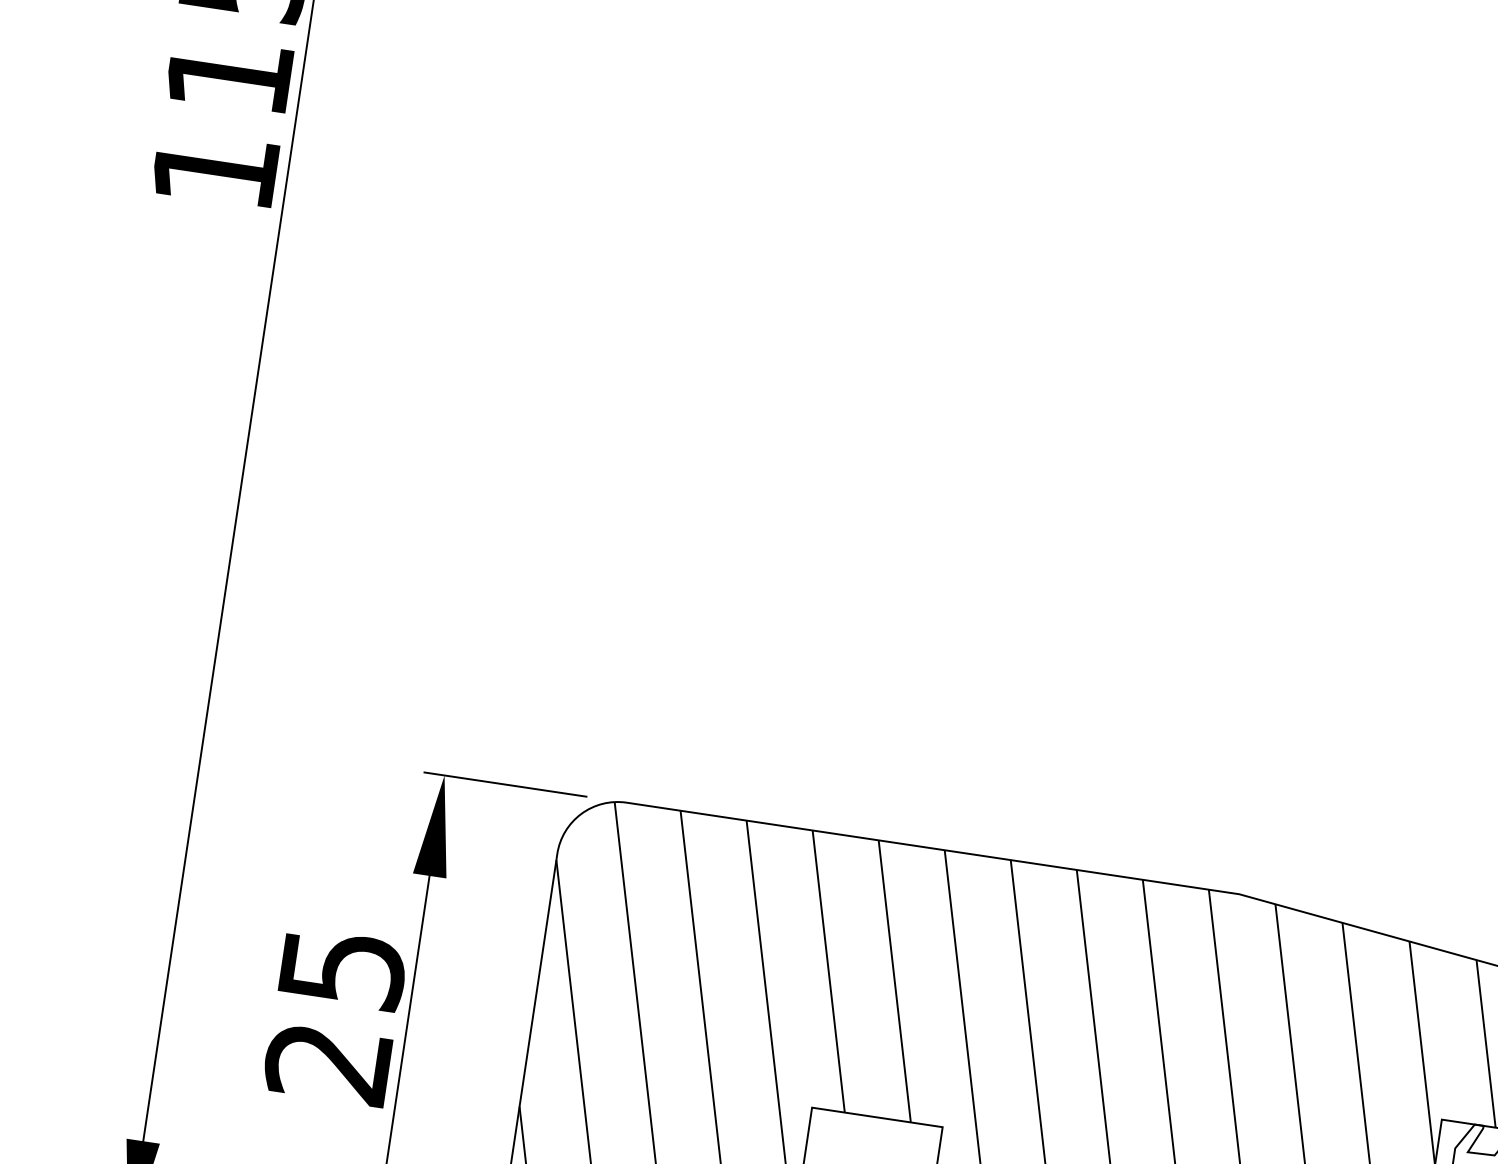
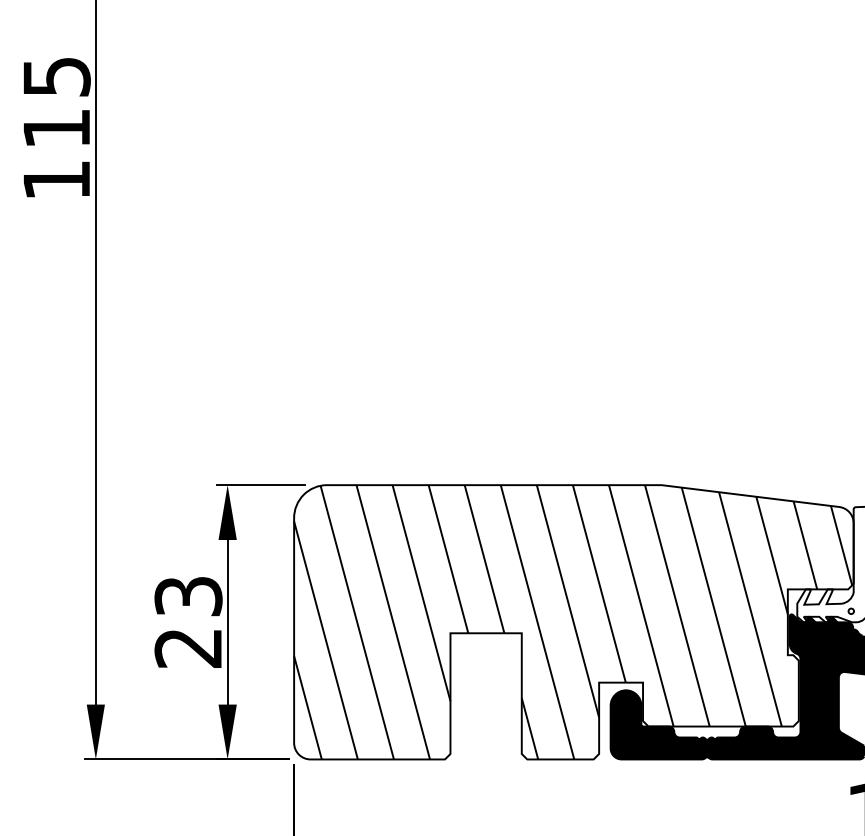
text: (342, 968) -> (188, 596), 25 -> 23

